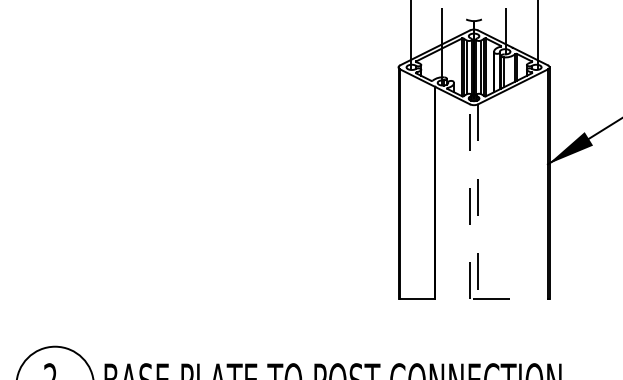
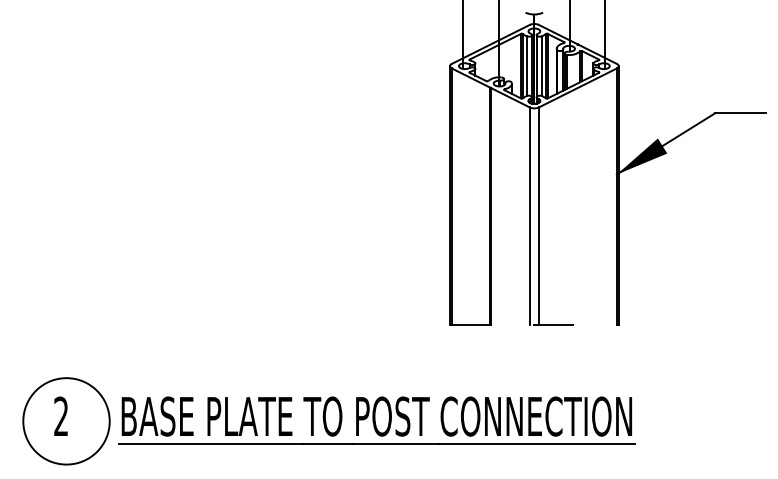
line: (469, 201) -> (529, 216), dashed -> solid
line: (477, 201) -> (538, 216), dashed -> solid

